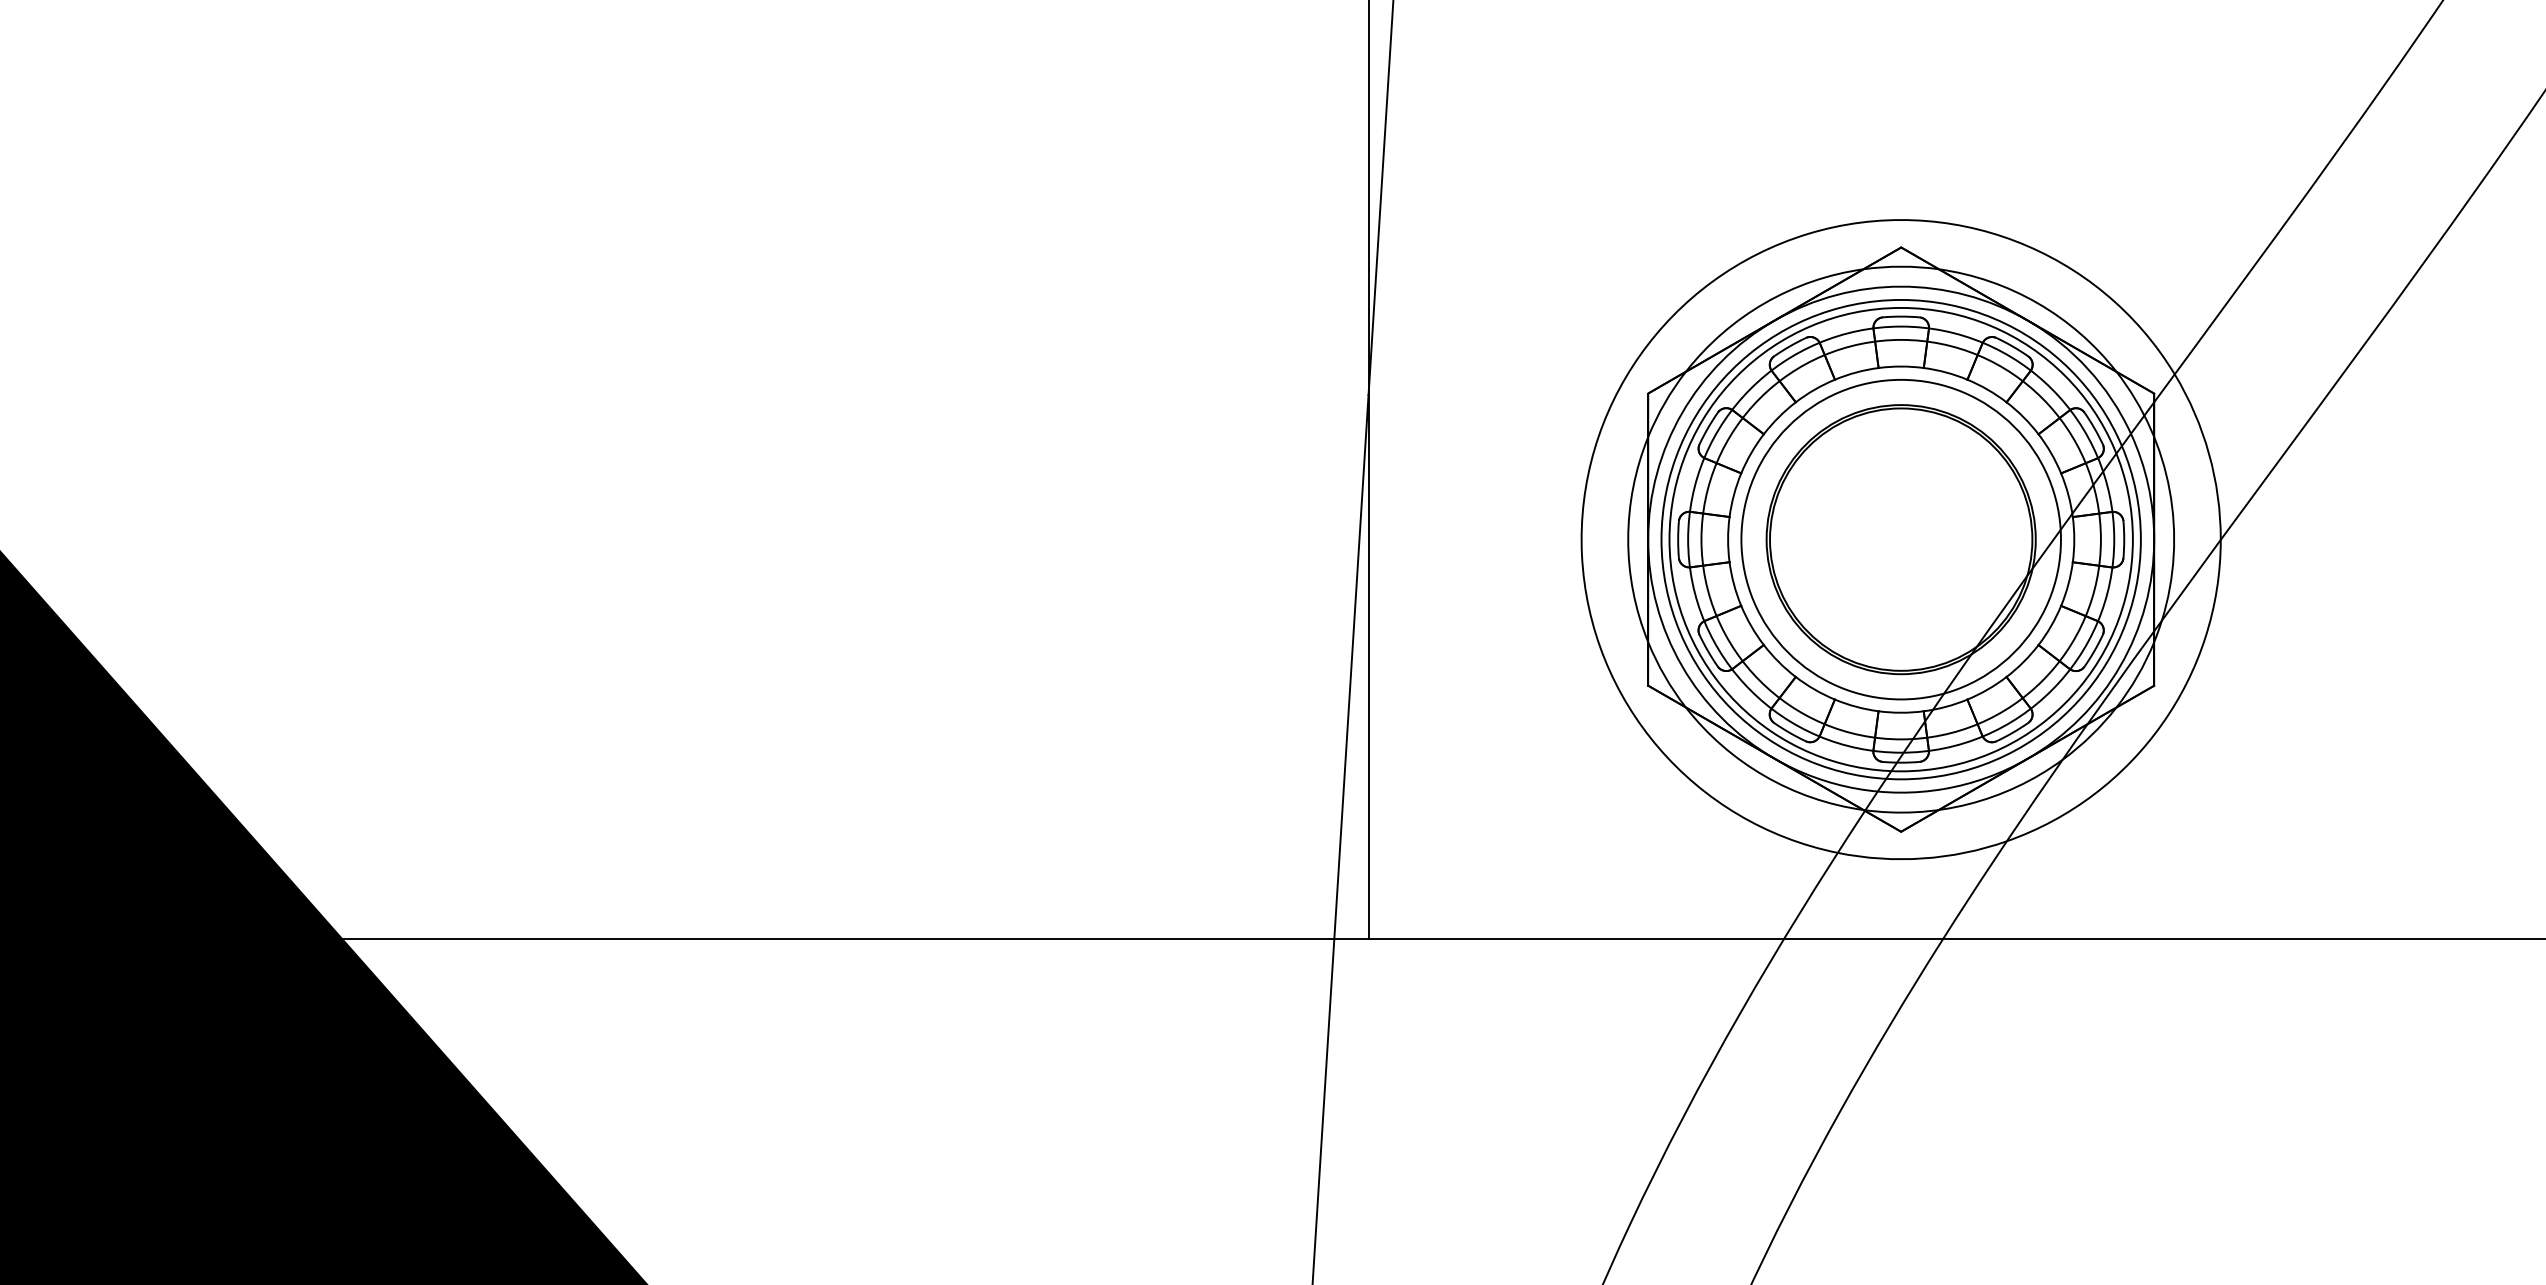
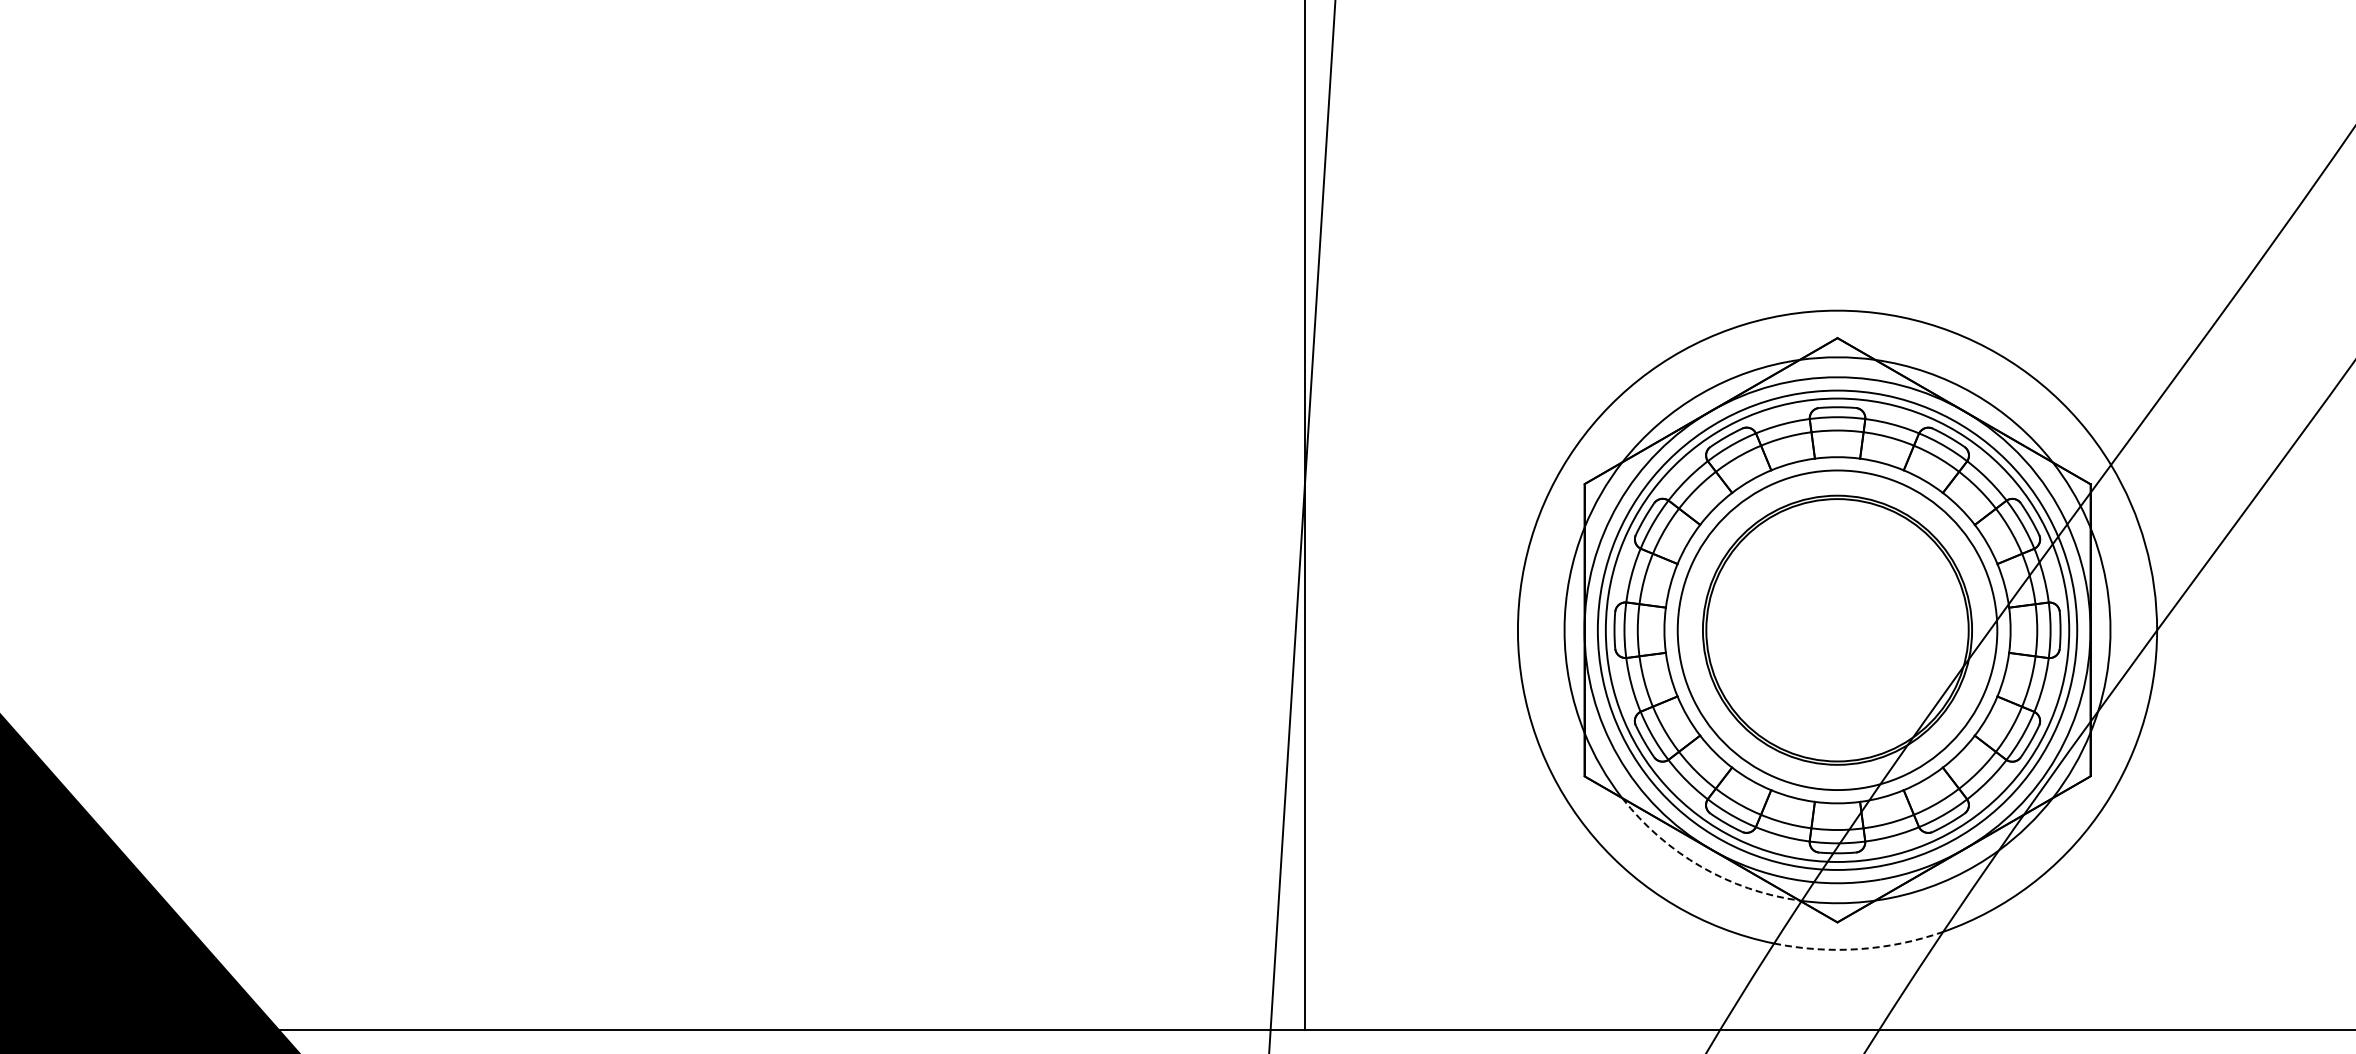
arc: (1764, 776) -> (1700, 867), solid -> dashed
arc: (1923, 858) -> (1859, 949), solid -> dashed

